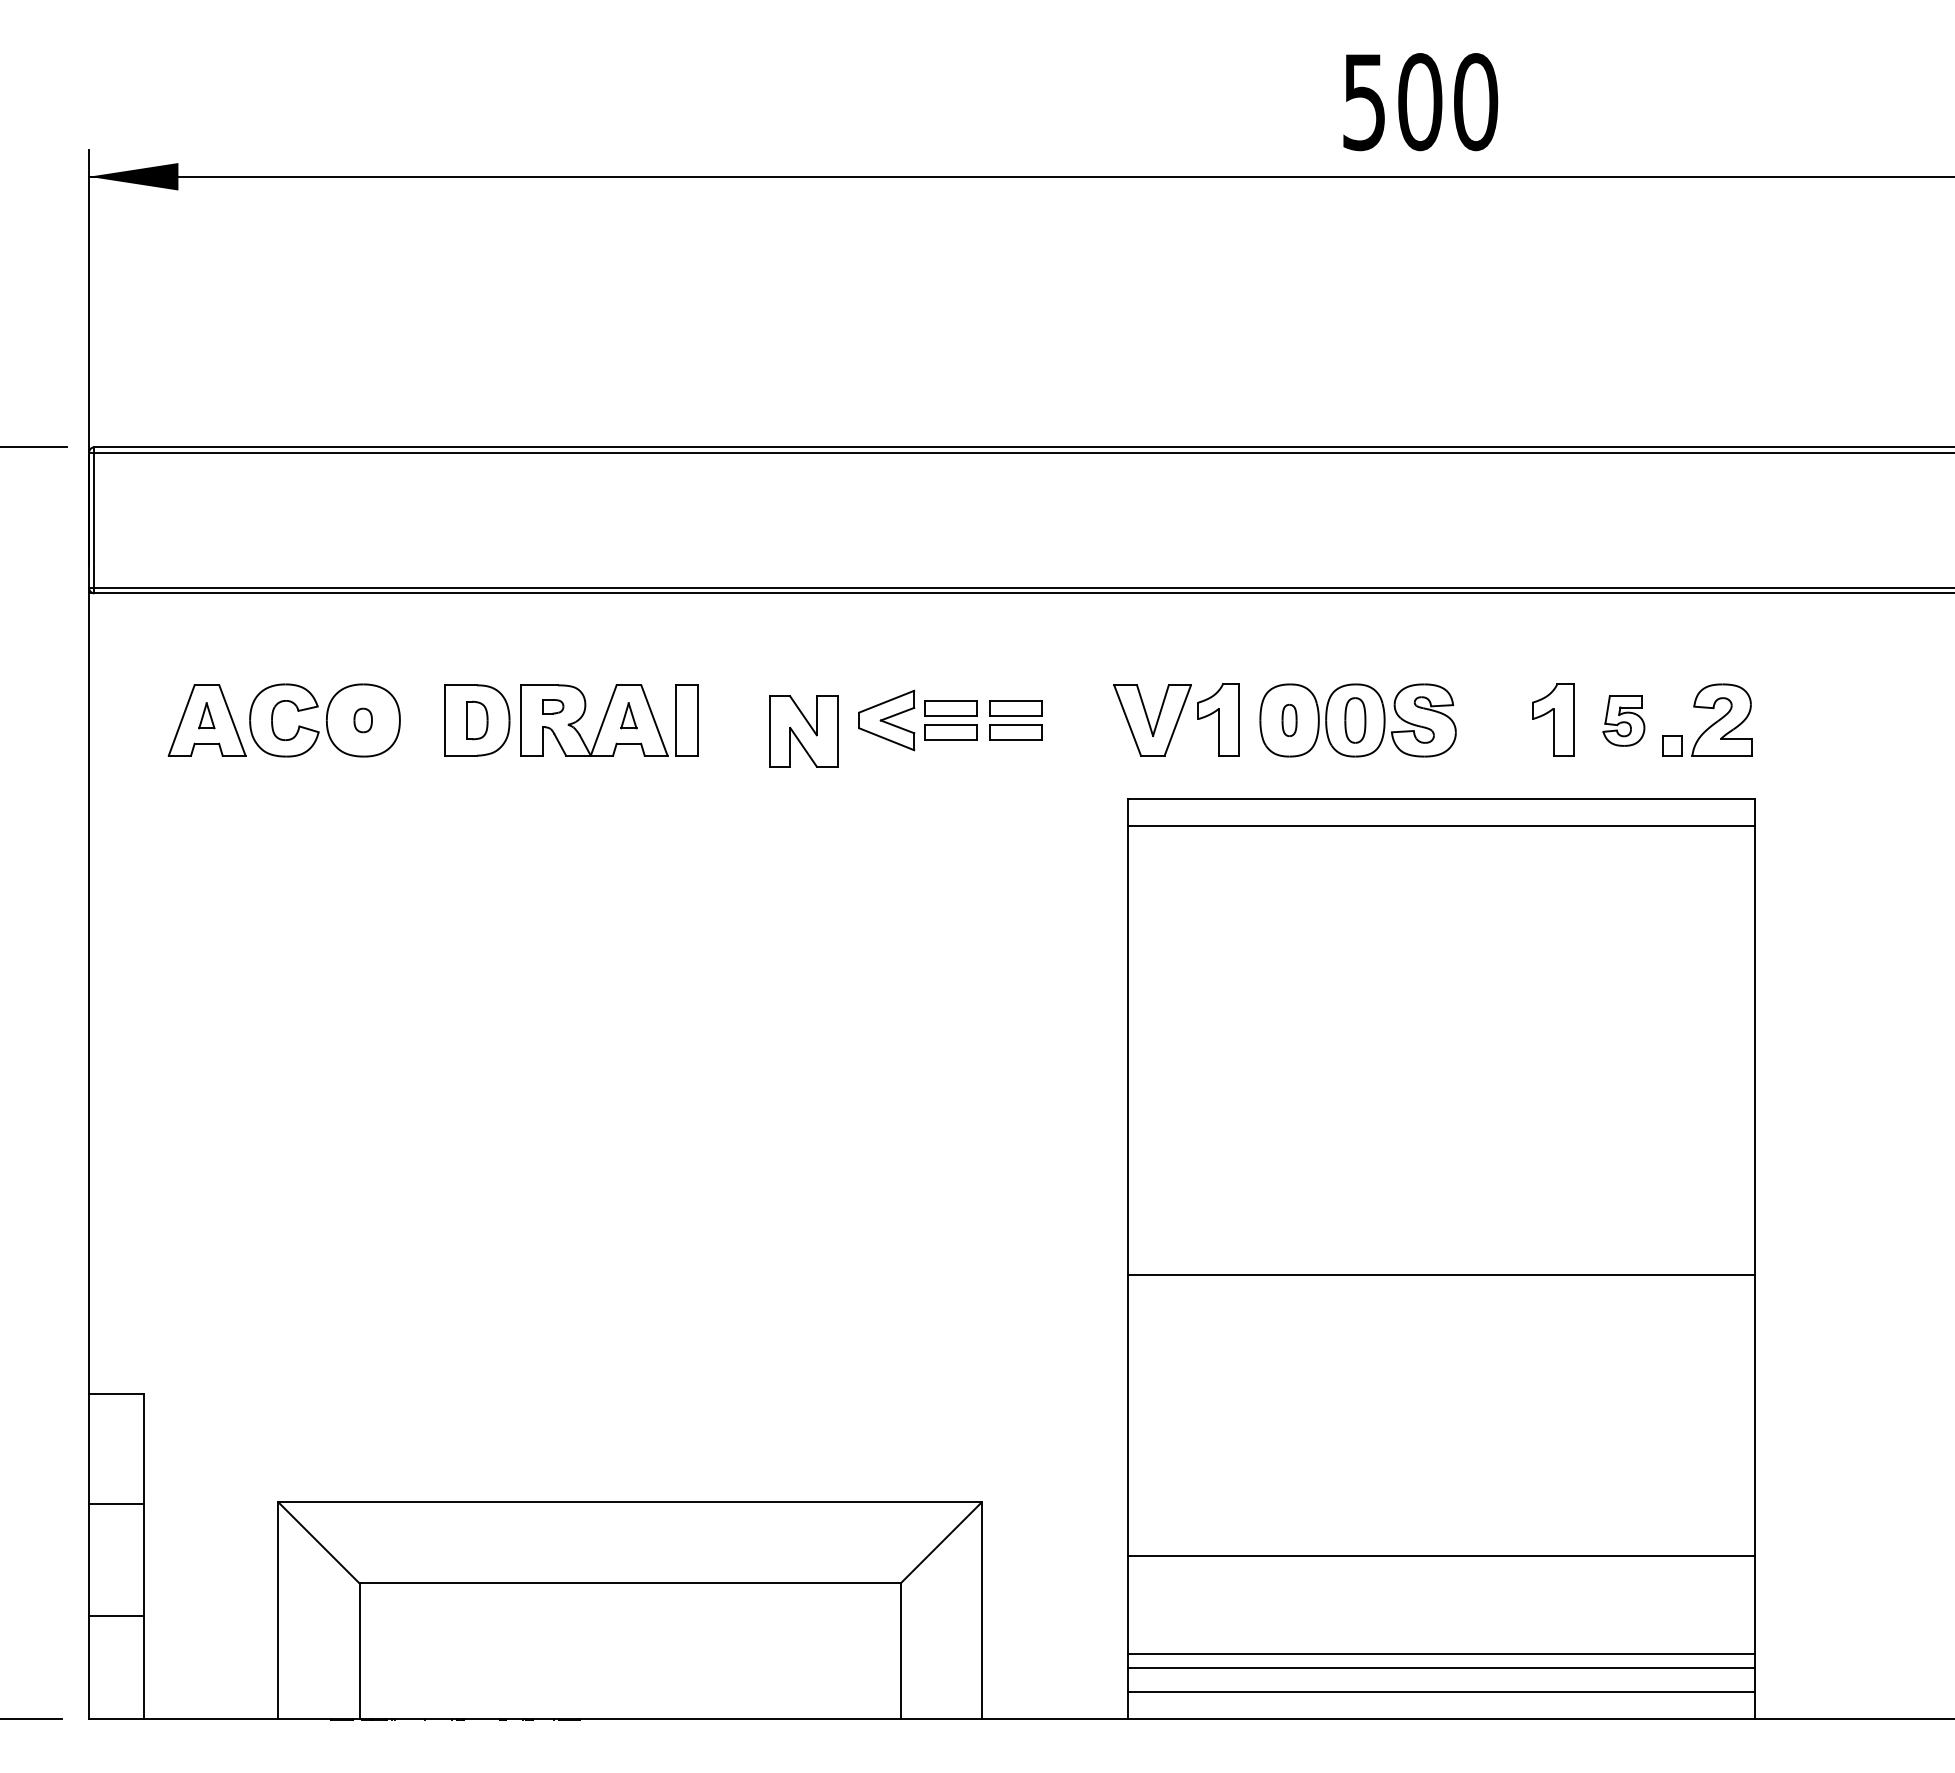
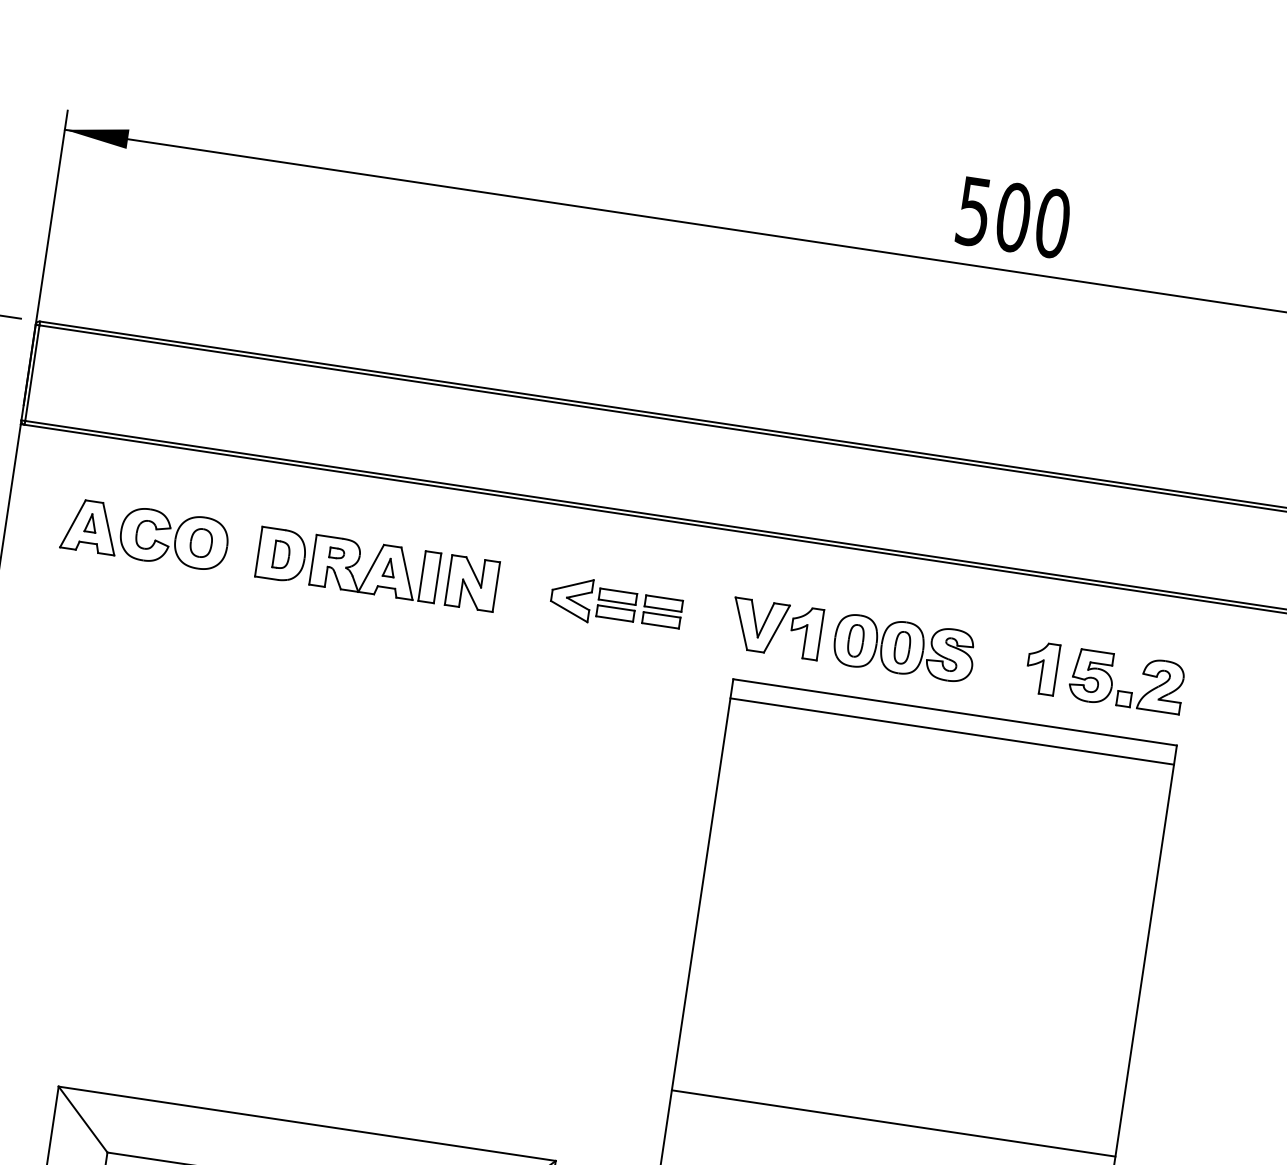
part: (362, 720) -> (200, 542), size x1.67
part: (1289, 720) -> (855, 640), size x1.43
part: (1623, 720) -> (1091, 676), size x1.43
part: (803, 731) -> (472, 583), moved
line: (1441, 1274) -> (893, 1123), moved

